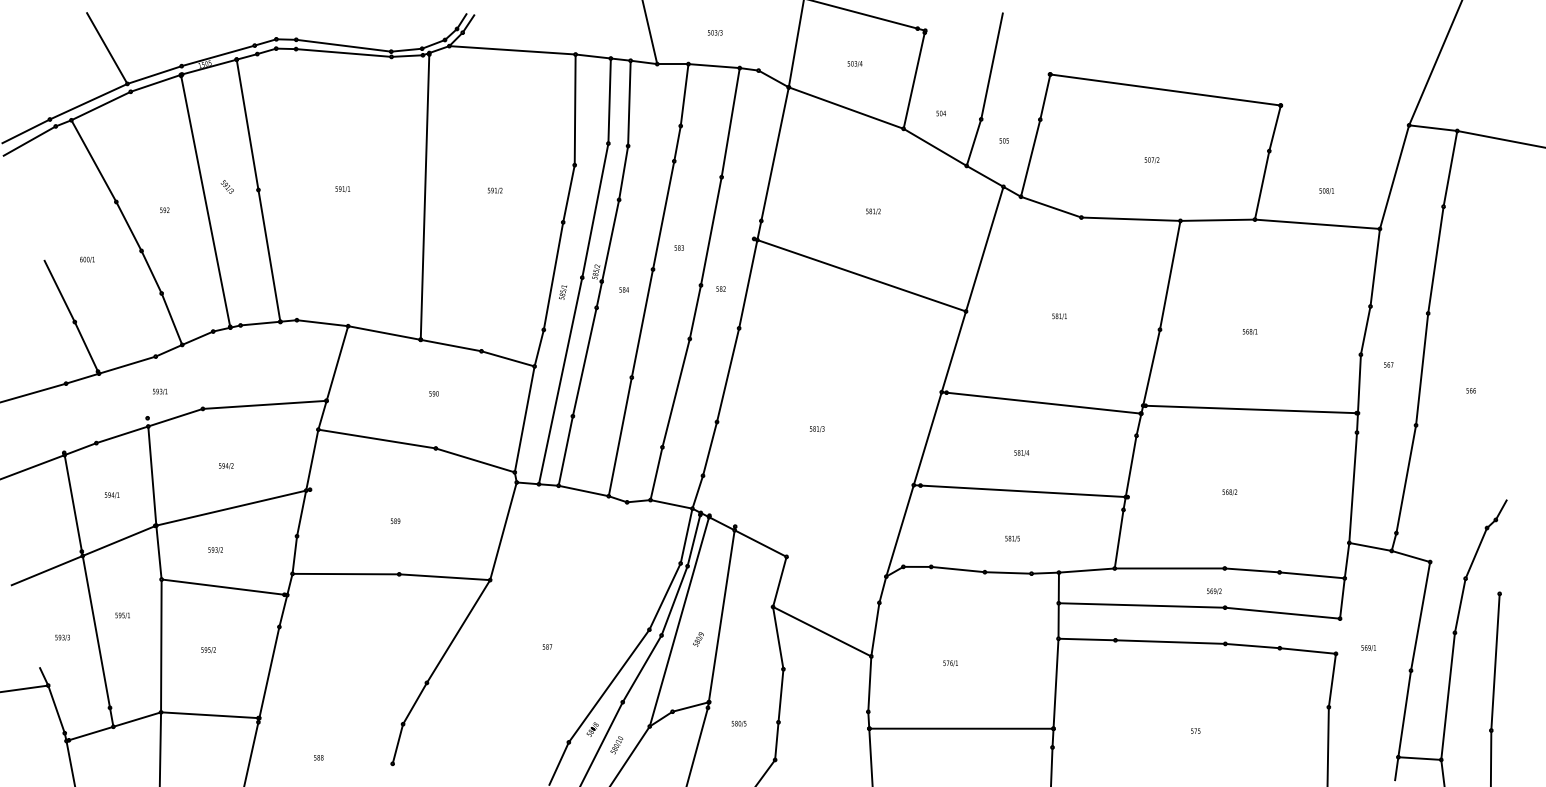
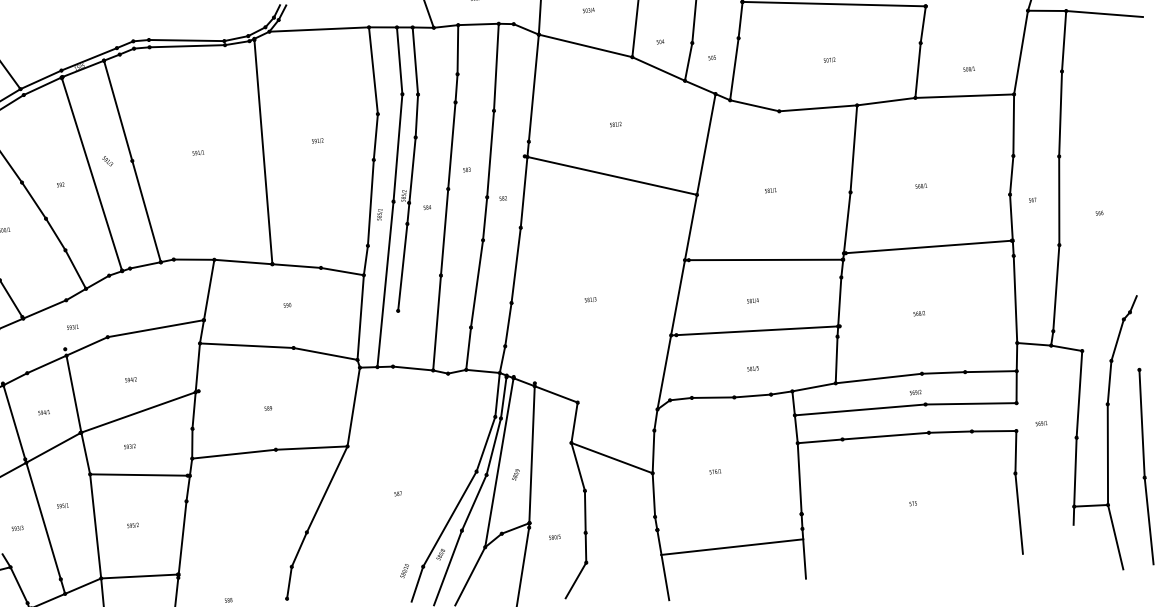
line: (565, 450) -> (395, 338), removed
line: (961, 728) -> (732, 546), moved
text: (616, 745) -> (404, 571), moved

